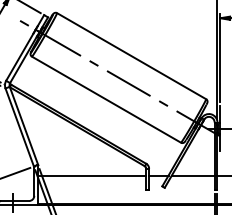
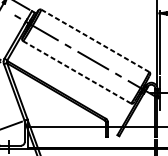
line: (131, 55) -> (95, 40), solid -> dashed
line: (106, 99) -> (77, 72), solid -> dashed

